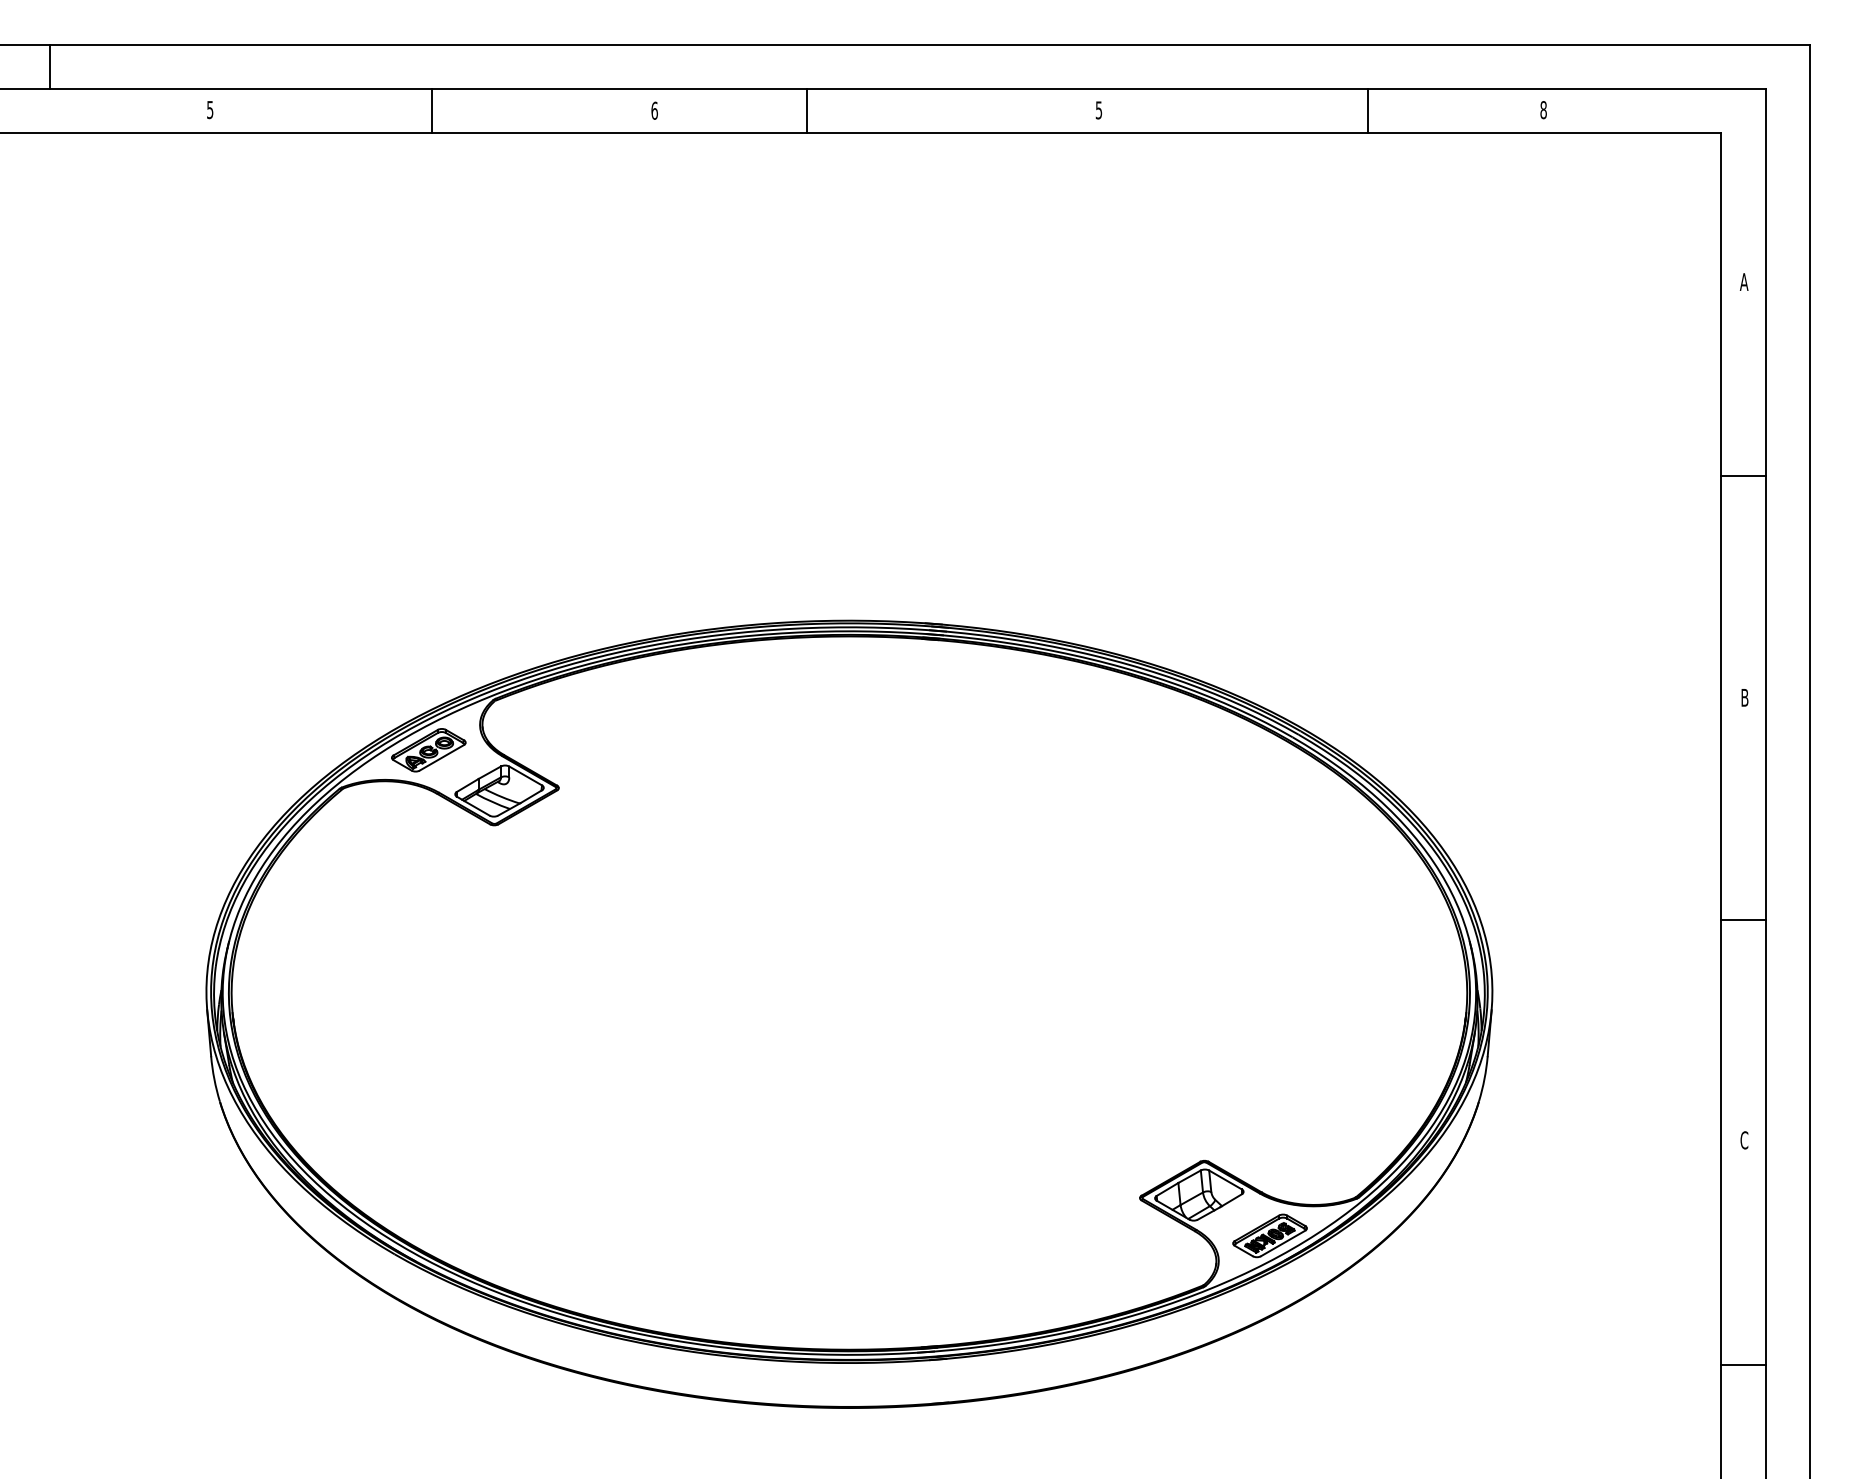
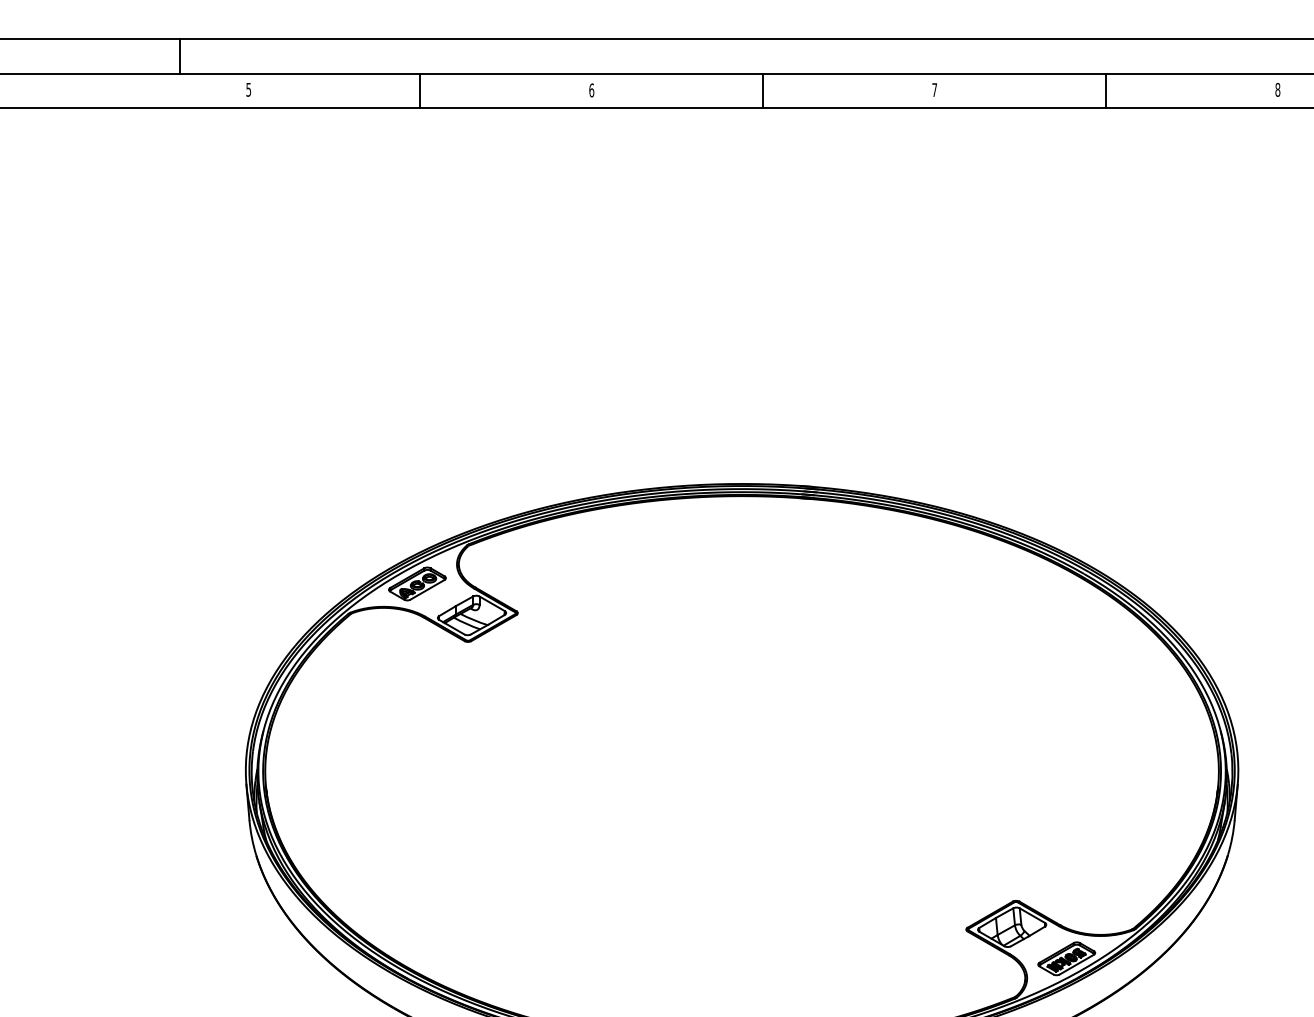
line: (50, 66) -> (180, 56), moved
line: (806, 110) -> (762, 90), moved
text: (1098, 110) -> (934, 90), 5 -> 7
line: (1368, 110) -> (1106, 90), moved

